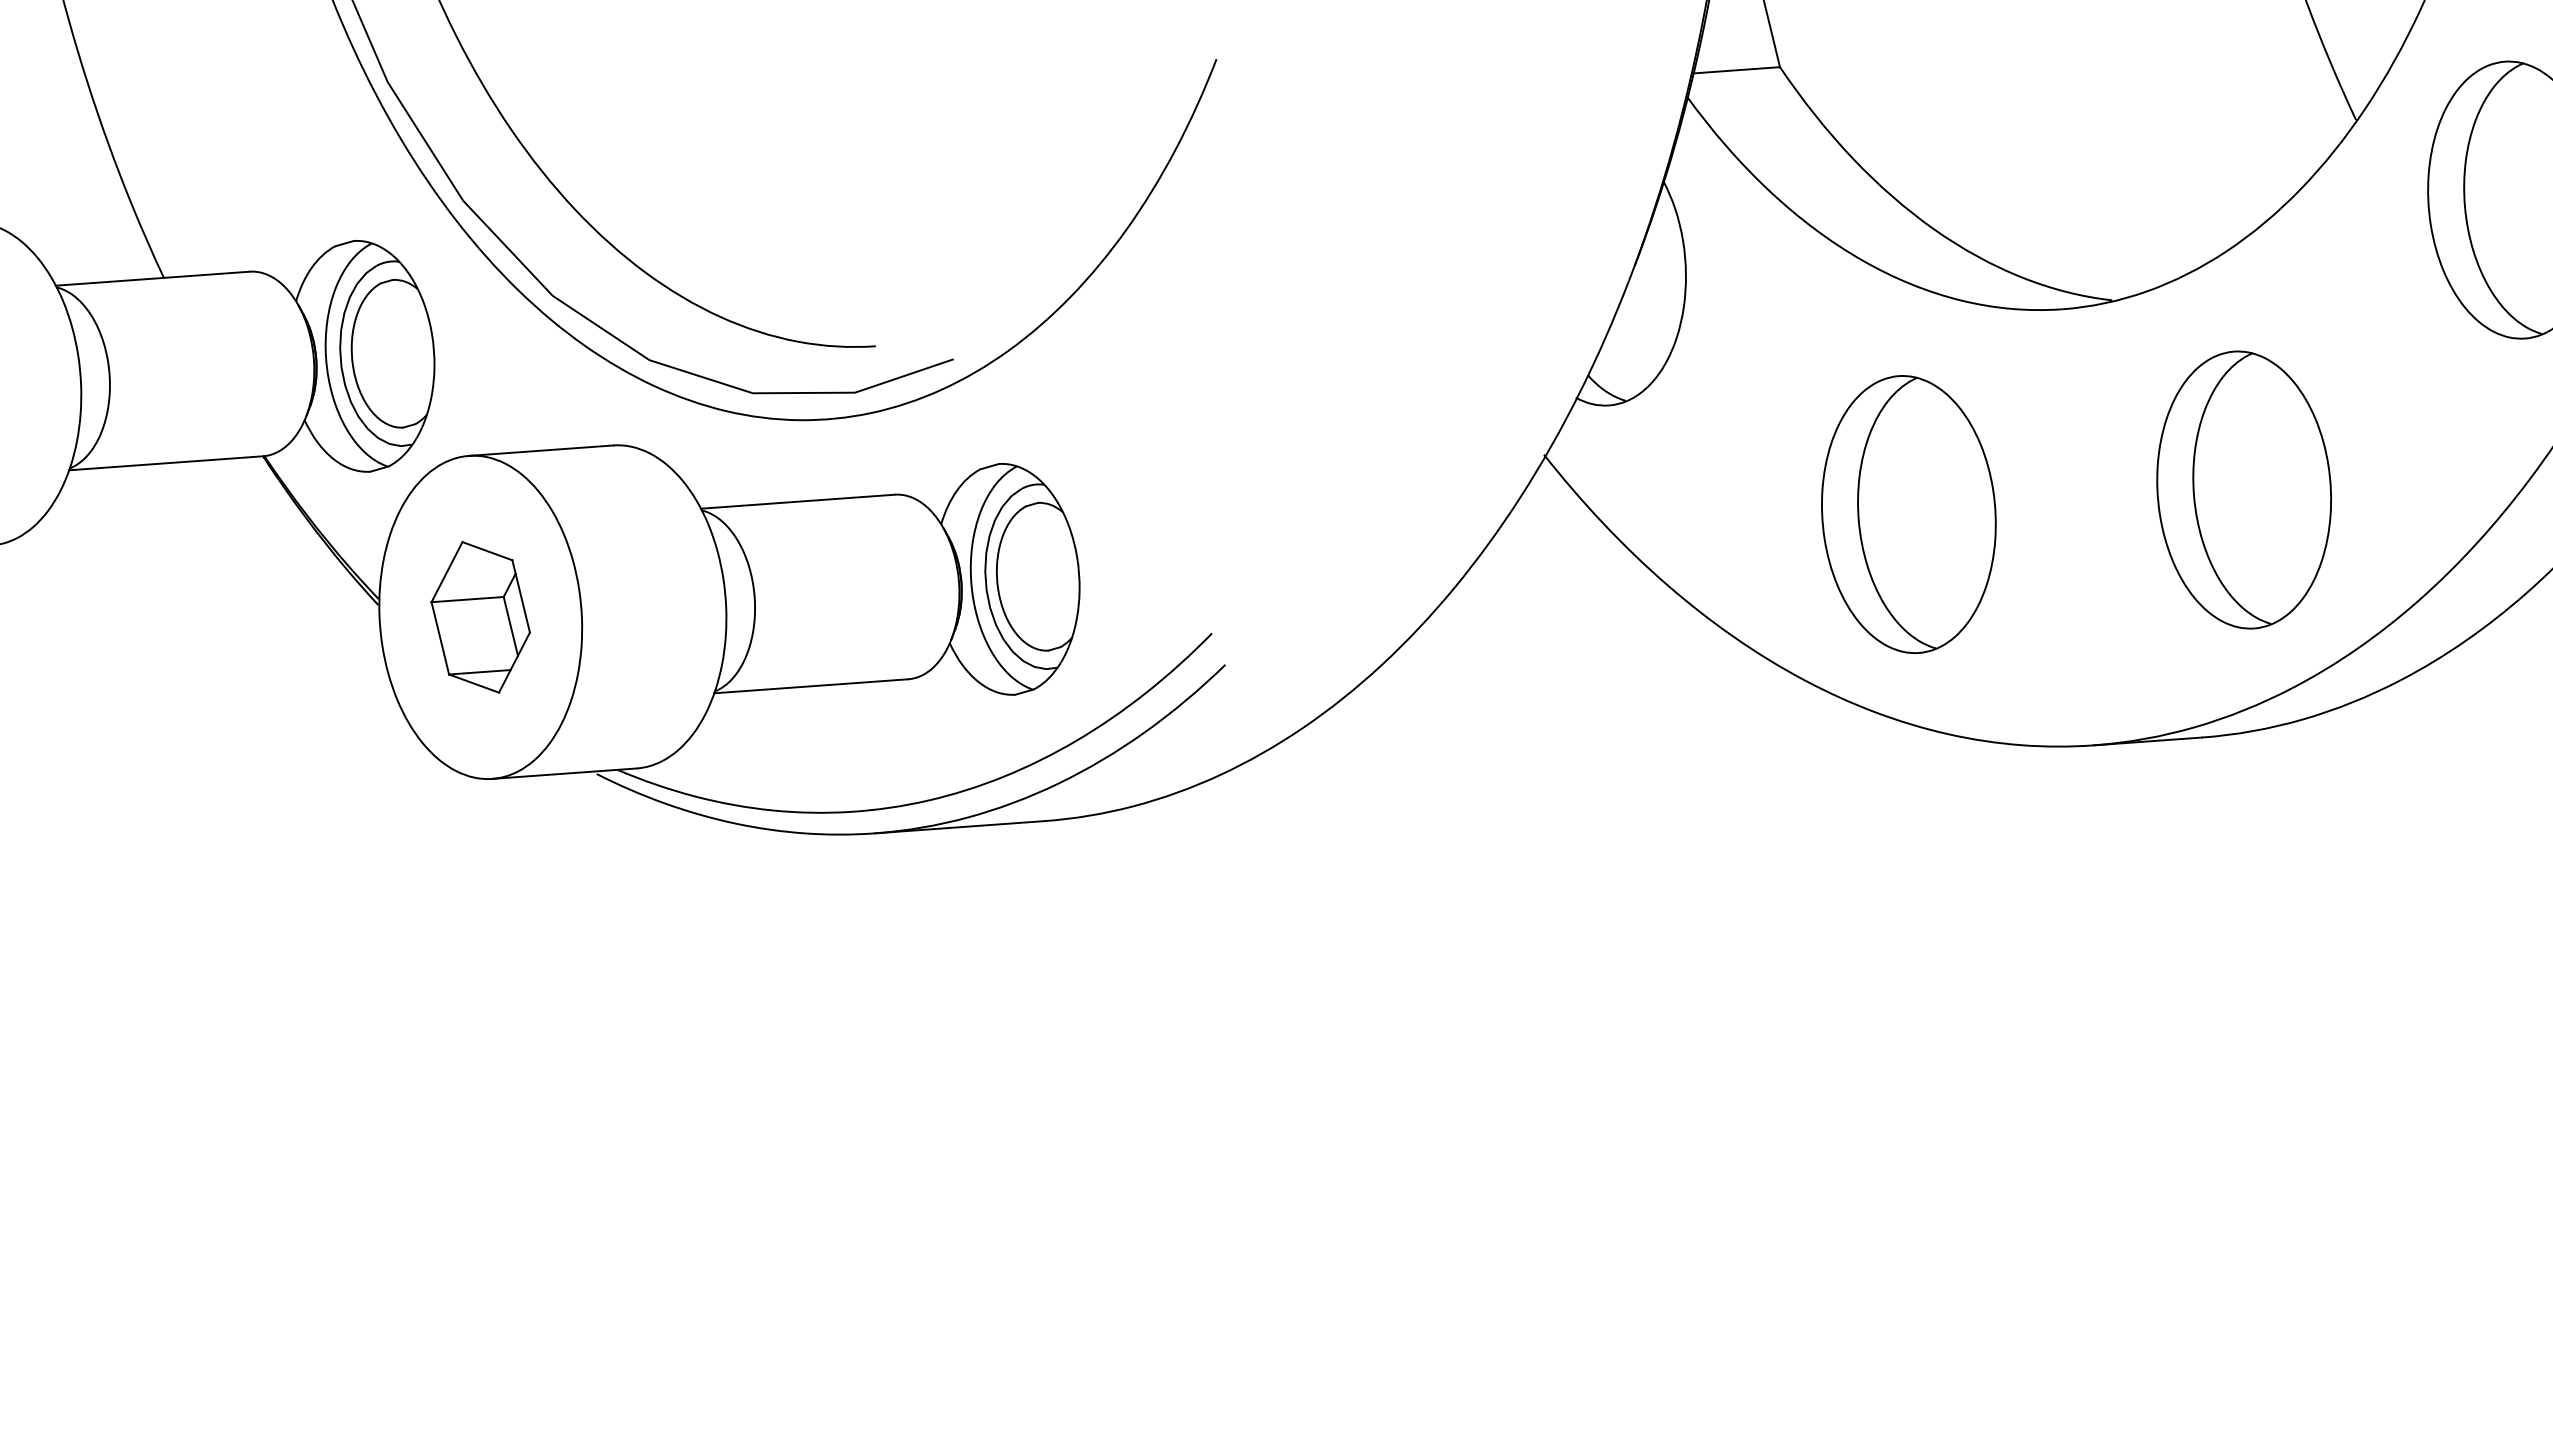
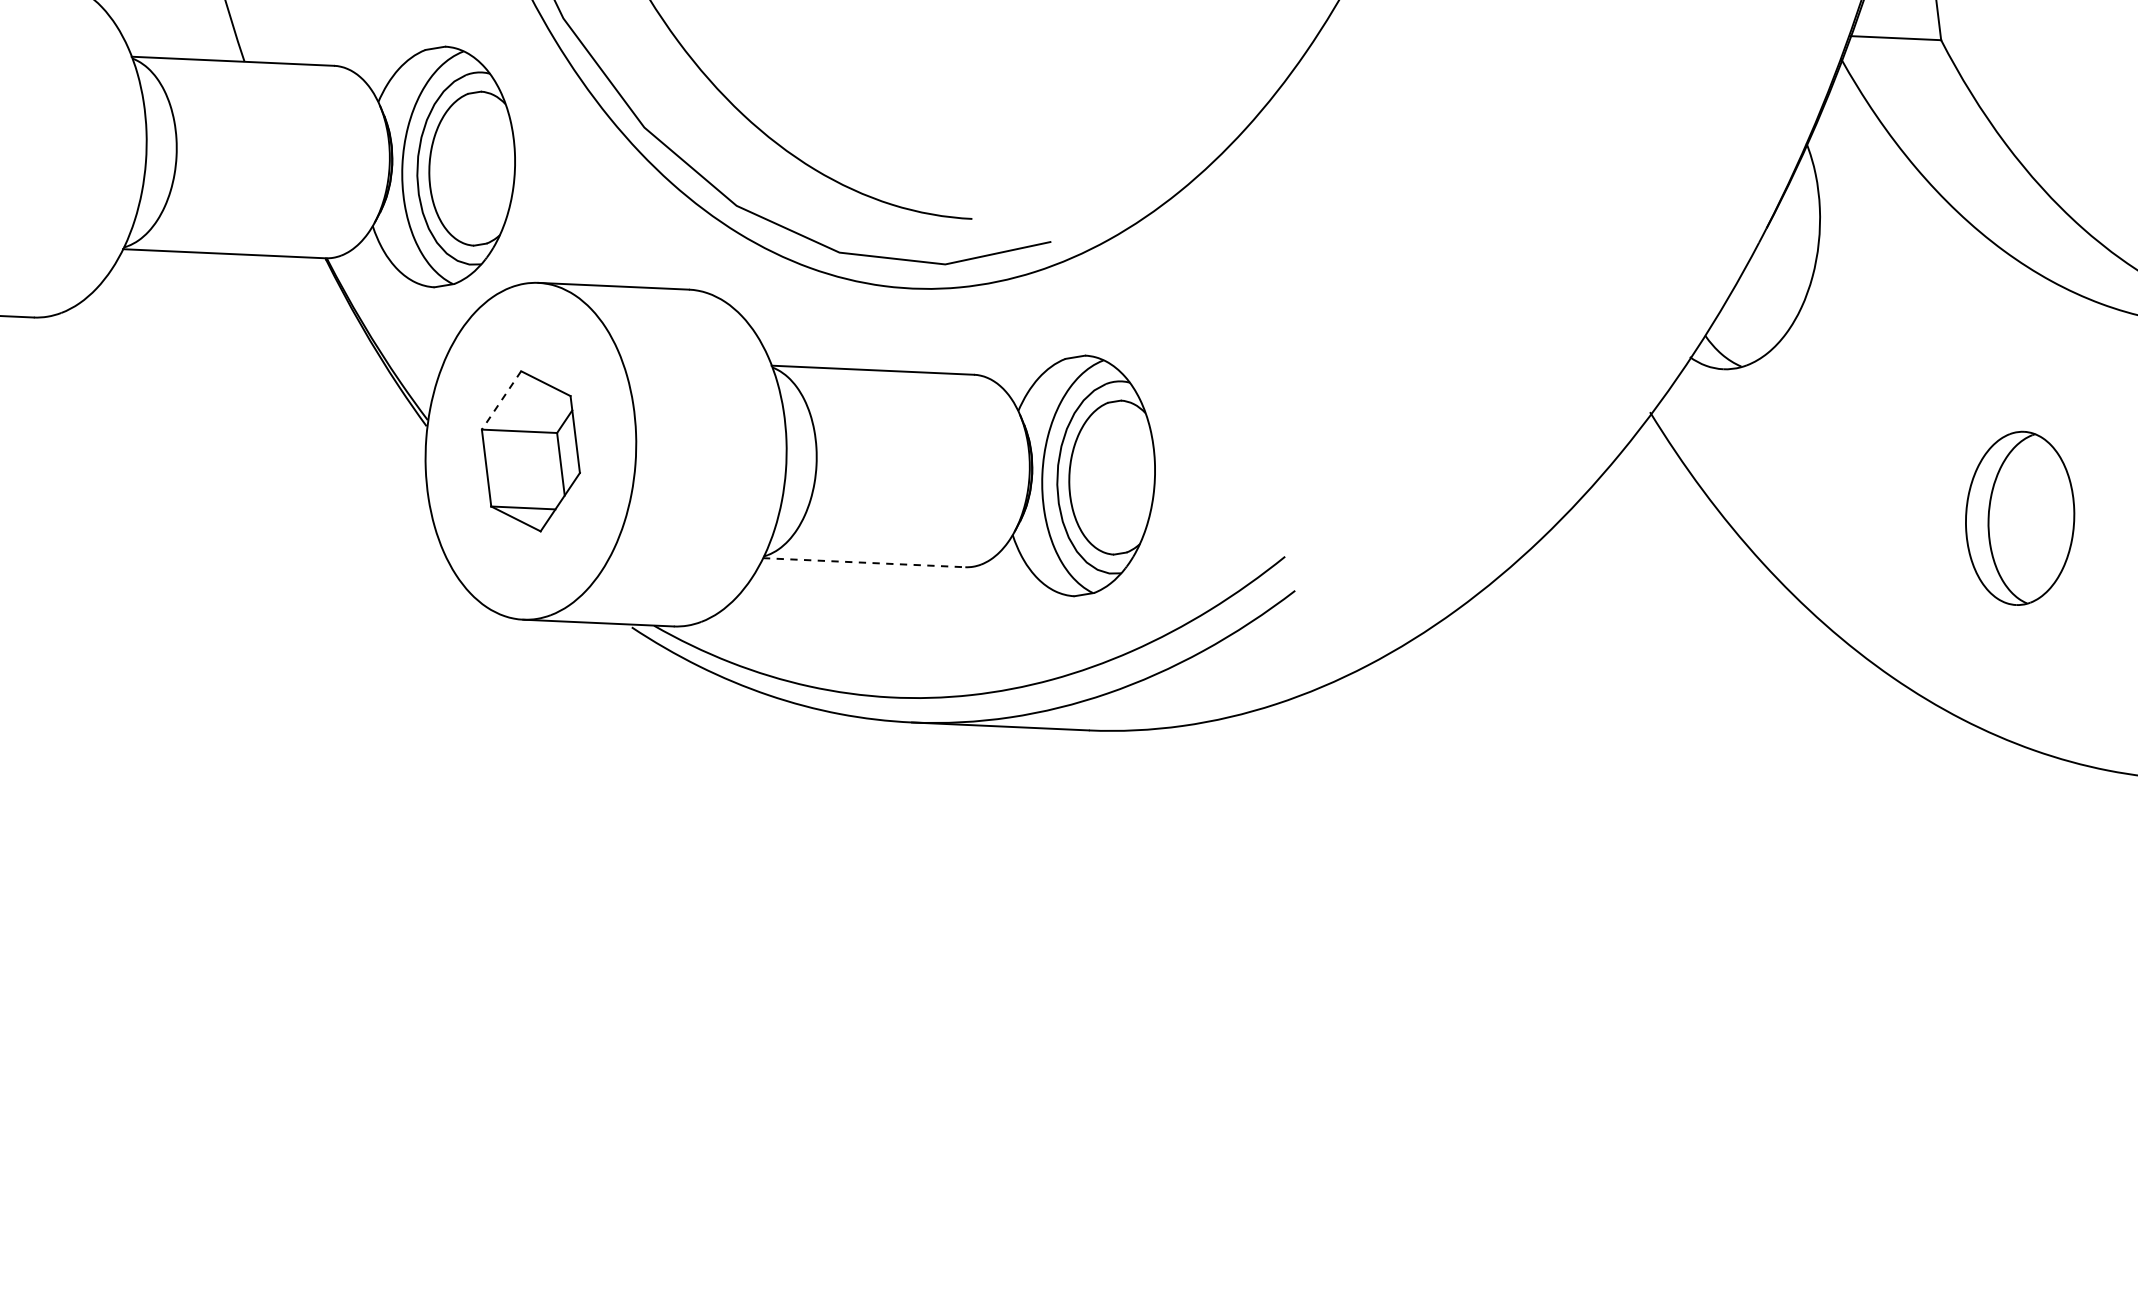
part: (1908, 514) -> (2019, 518), size x0.6
line: (447, 572) -> (501, 400), solid -> dashed
line: (811, 686) -> (864, 562), solid -> dashed

